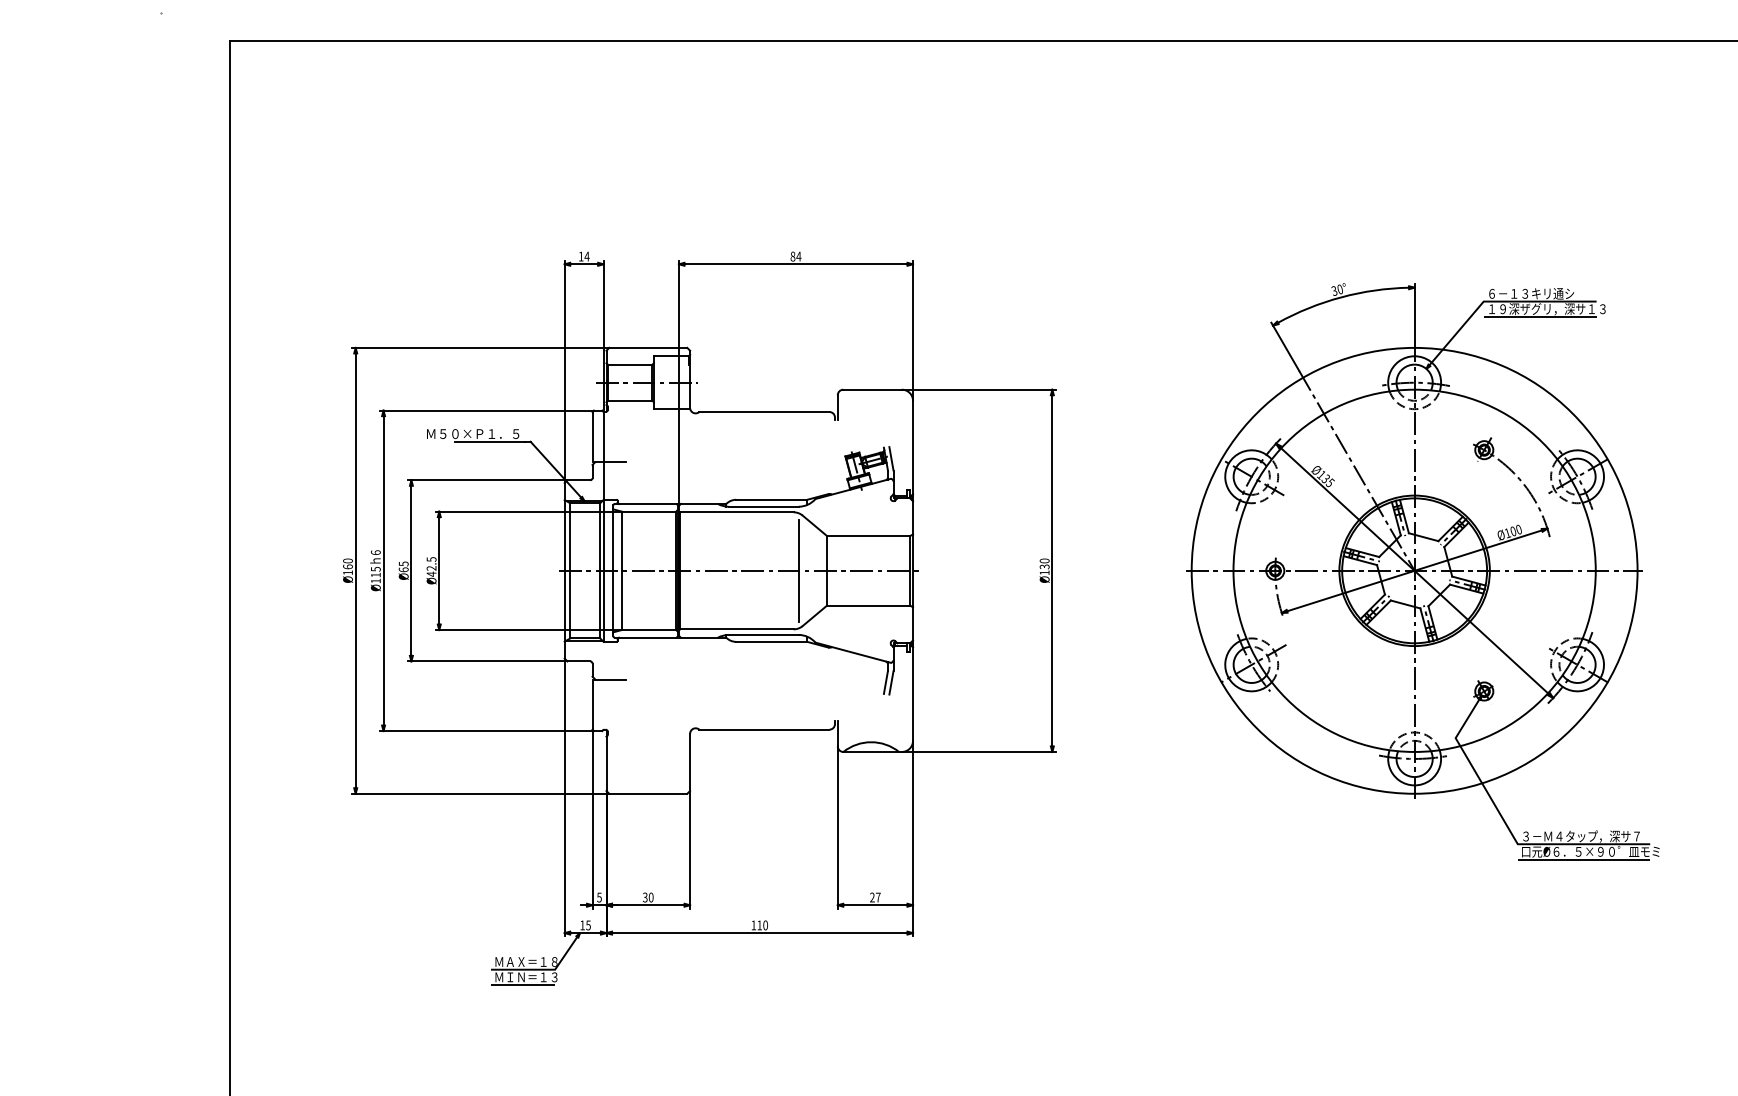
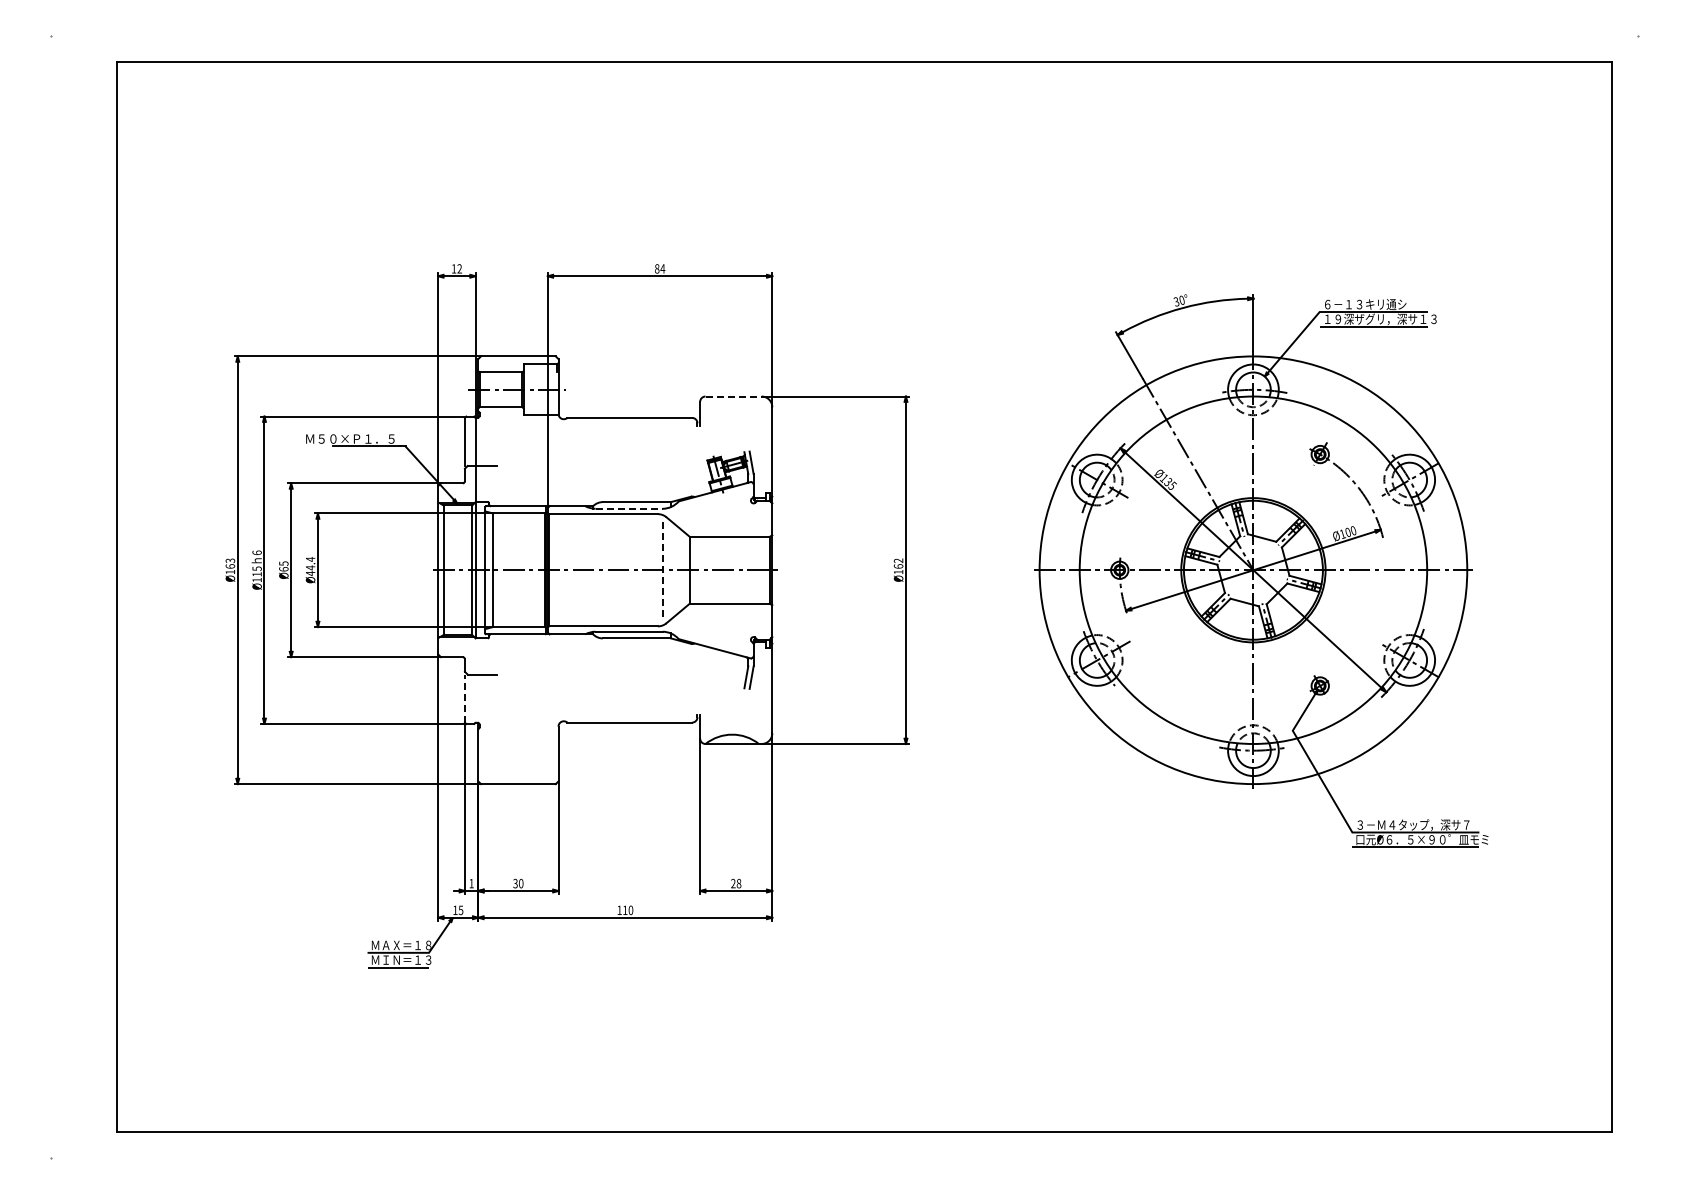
text: (586, 256) -> (459, 268), 14 -> 12
line: (873, 389) -> (734, 396), solid -> dashed
line: (764, 506) -> (629, 508), solid -> dashed
text: (347, 560) -> (229, 560), Ø160 -> Ø163
text: (431, 563) -> (310, 563), Ø42.5 -> Ø44.4
text: (1044, 563) -> (898, 563), Ø130 -> Ø162
line: (798, 571) -> (662, 570), solid -> dashed
line: (592, 704) -> (464, 698), solid -> dashed
text: (599, 897) -> (471, 883), 5 -> 1
text: (877, 897) -> (738, 883), 27 -> 28

